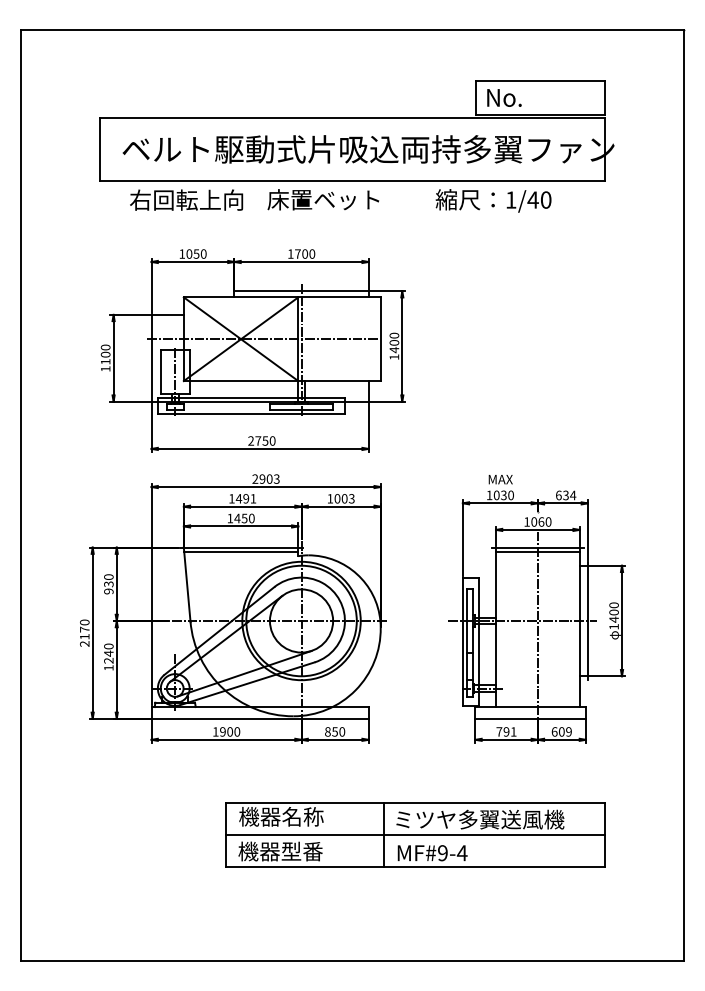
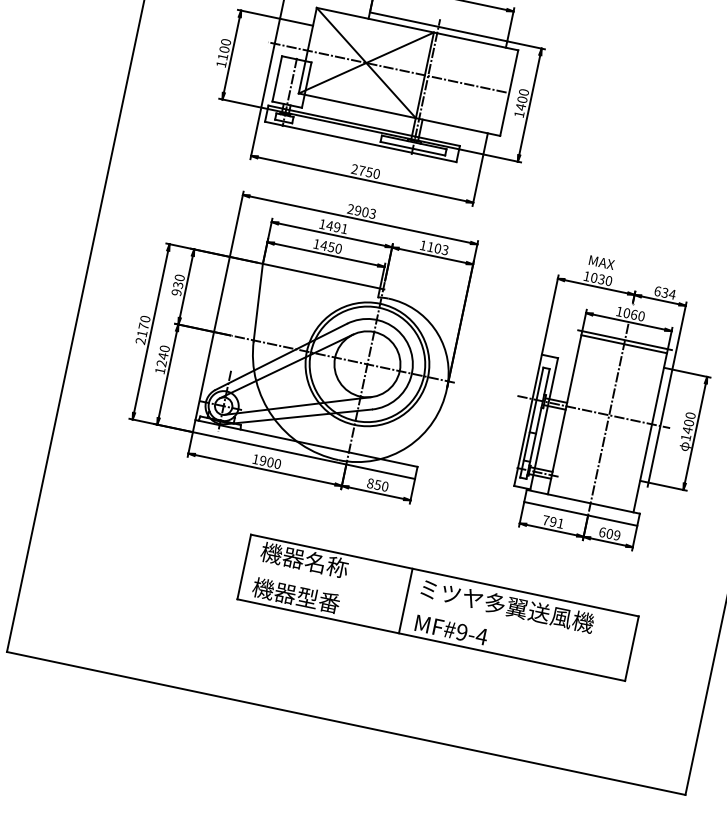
text: (337, 498) -> (430, 246), 1003 -> 1103
line: (241, 551) -> (321, 280), removed
line: (415, 834) -> (438, 607), removed

